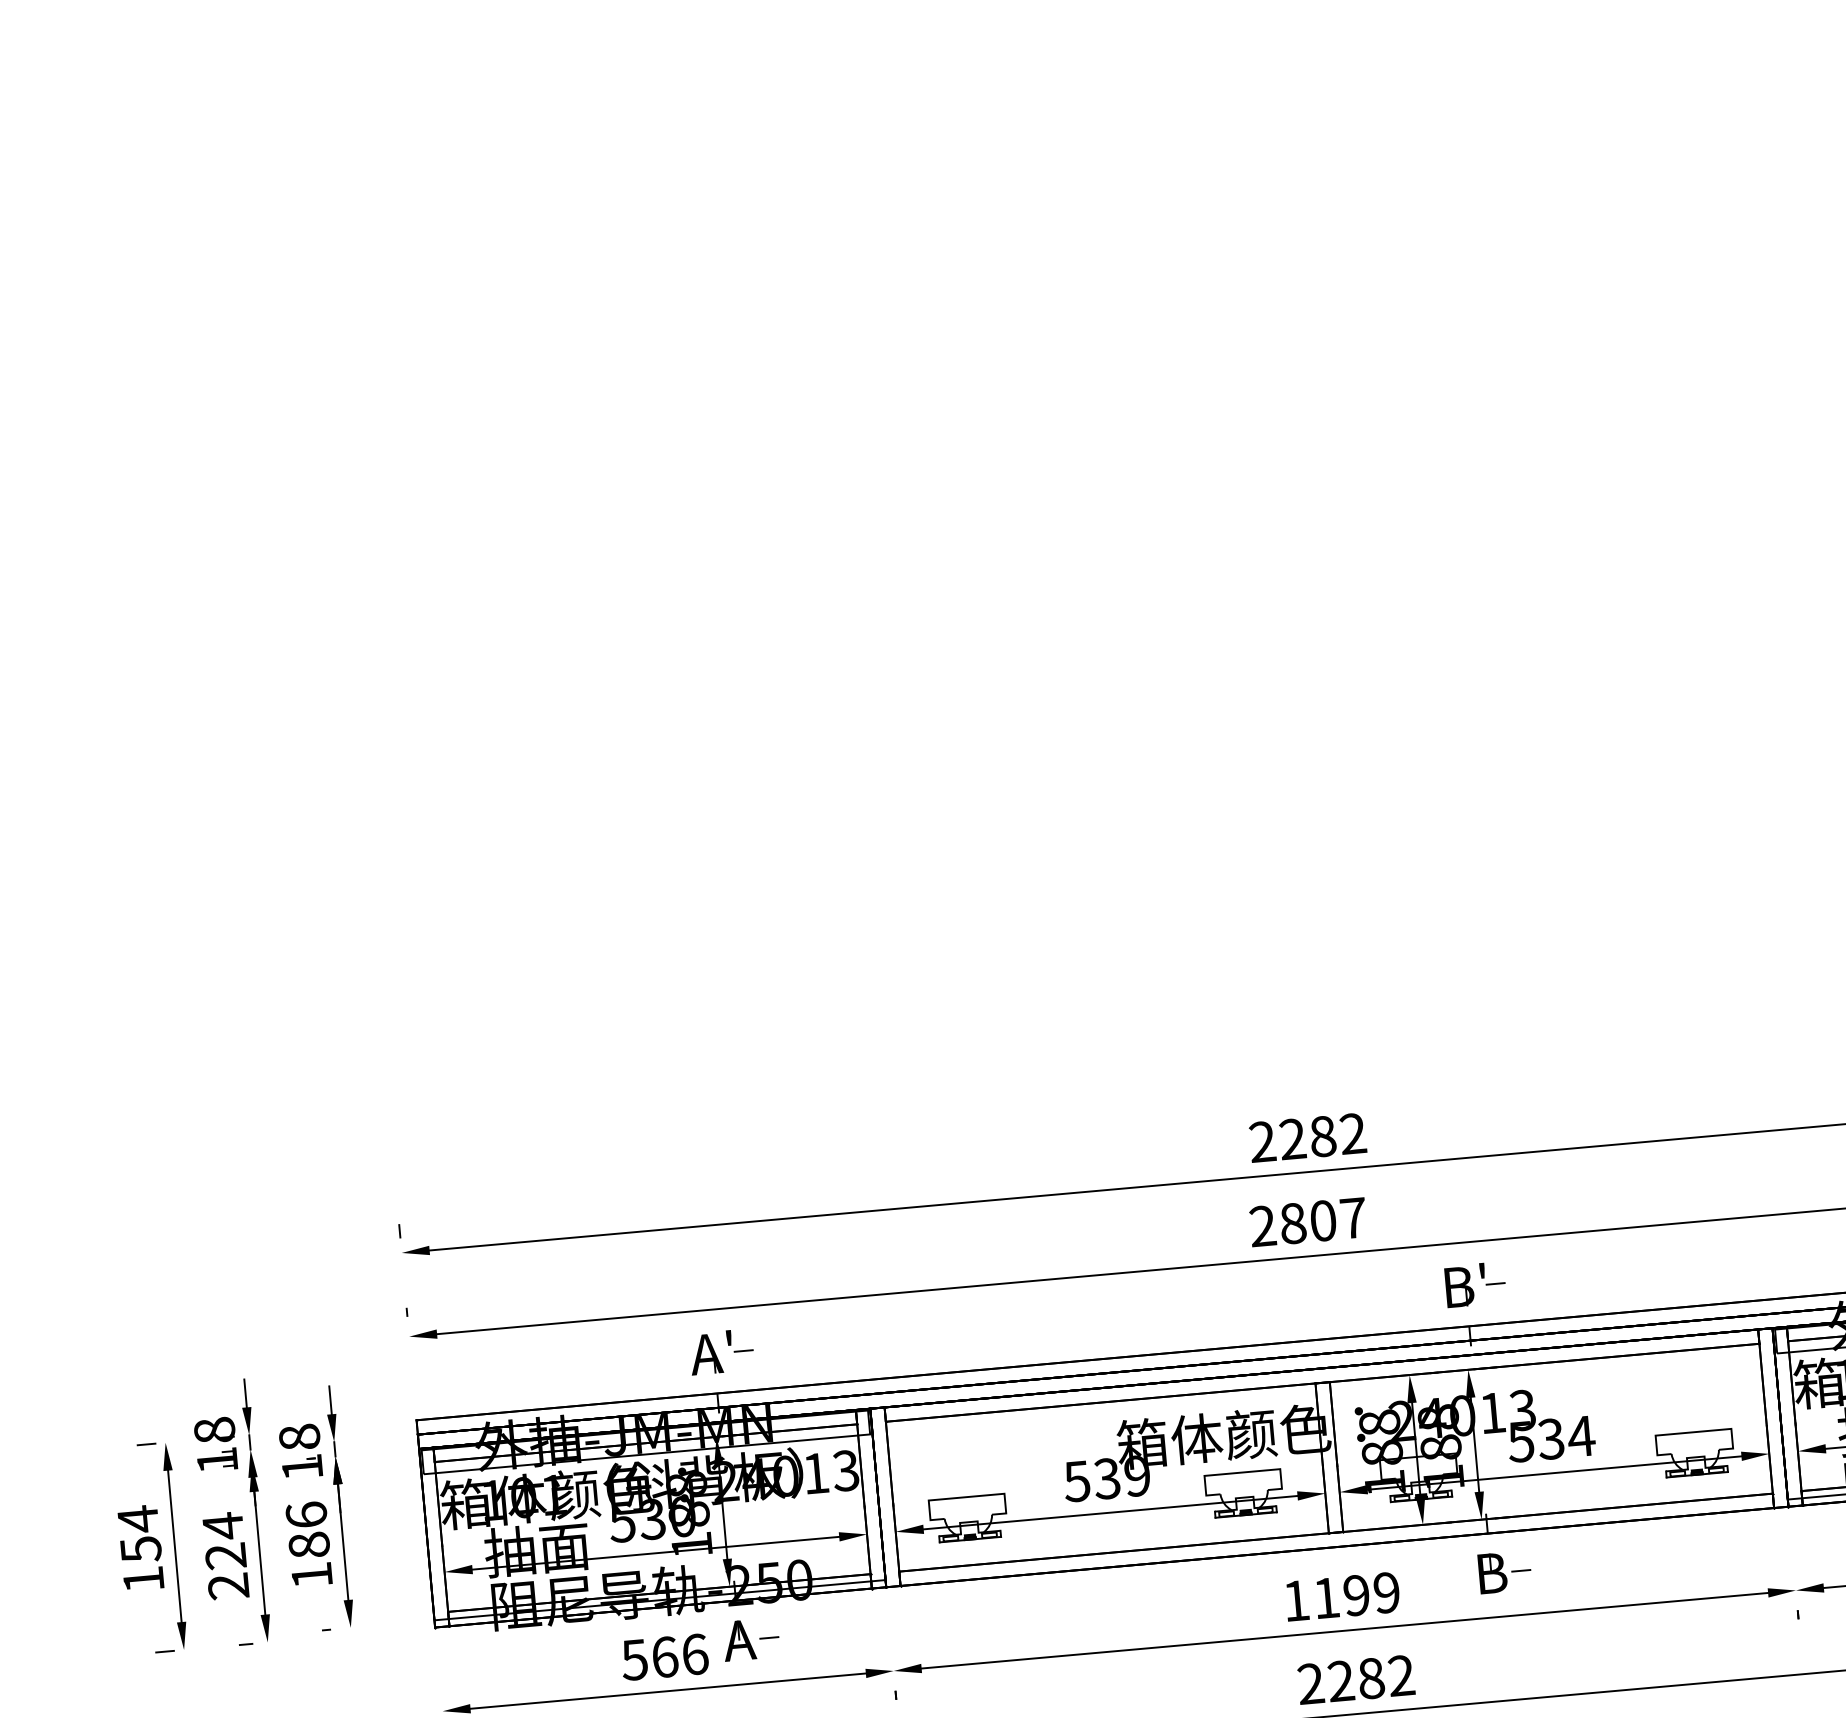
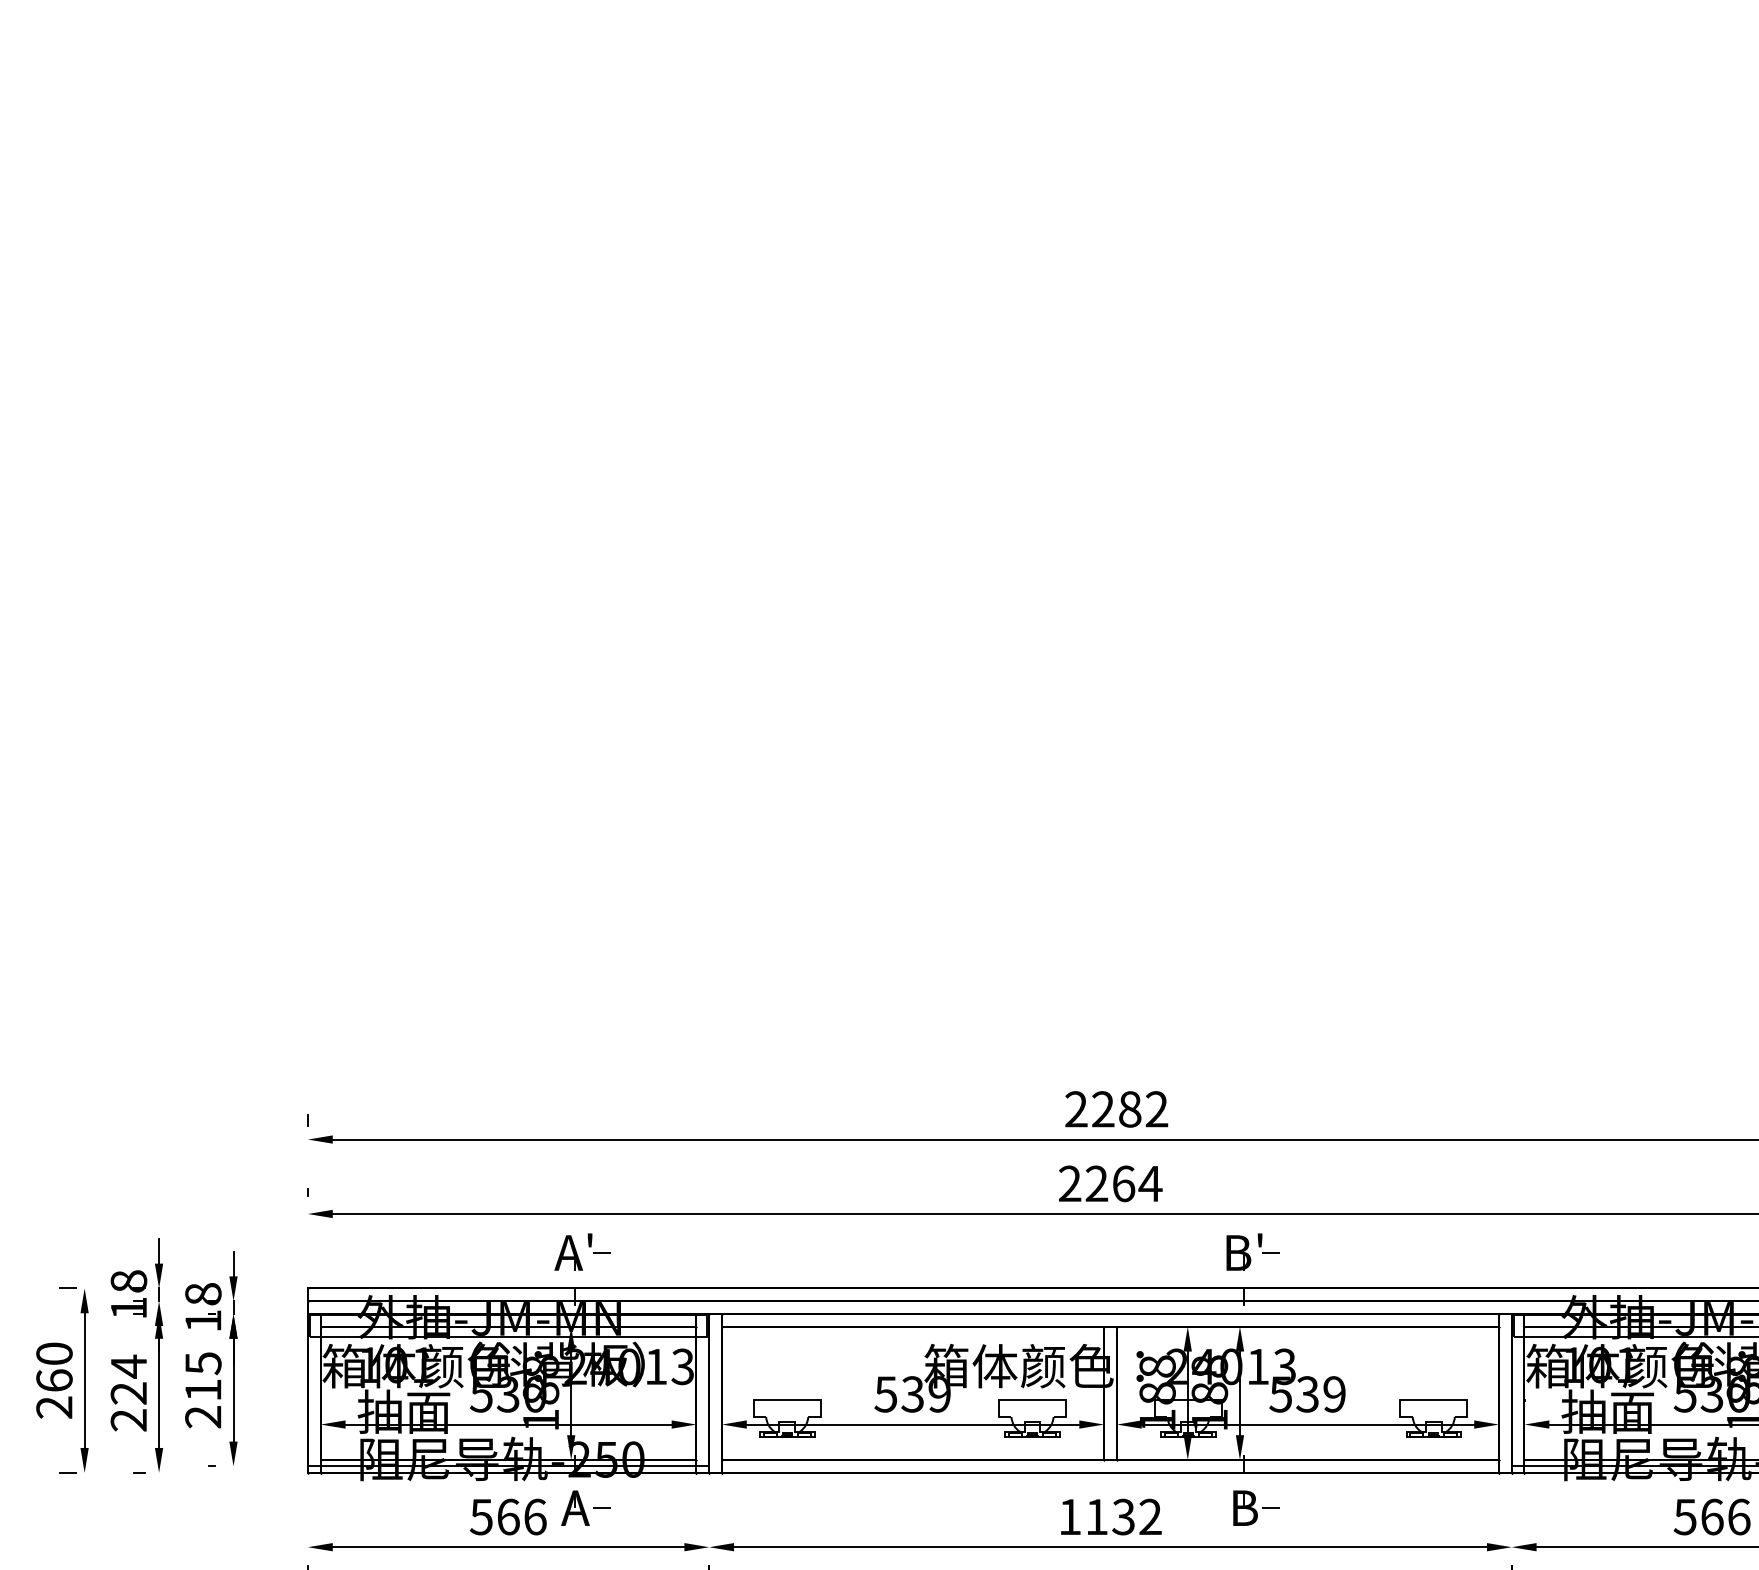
text: (1322, 1220) -> (1123, 1183), 2807 -> 2264
text: (1581, 1436) -> (1334, 1394), 534 -> 539
text: (309, 1545) -> (203, 1390), 186 -> 215
text: (140, 1548) -> (54, 1379), 154 -> 260
text: (1371, 1594) -> (1136, 1517), 1199 -> 1132

